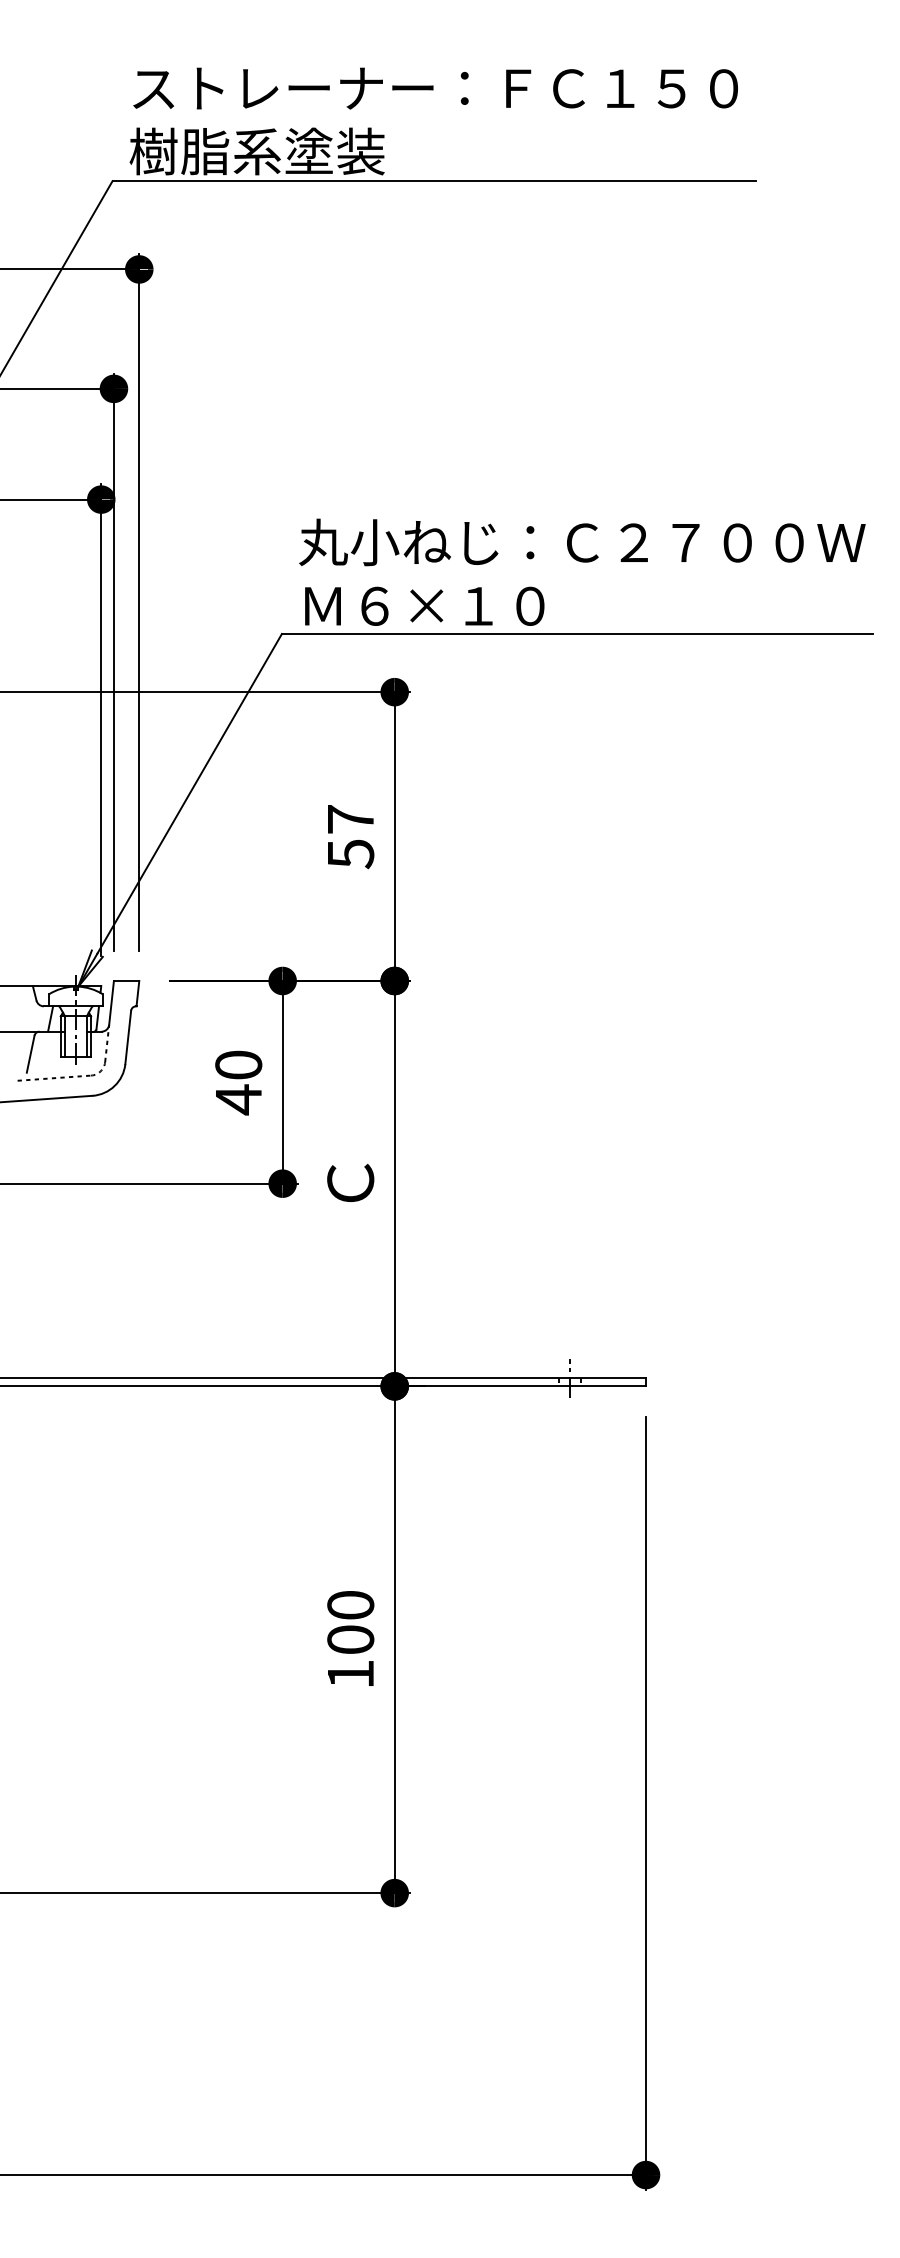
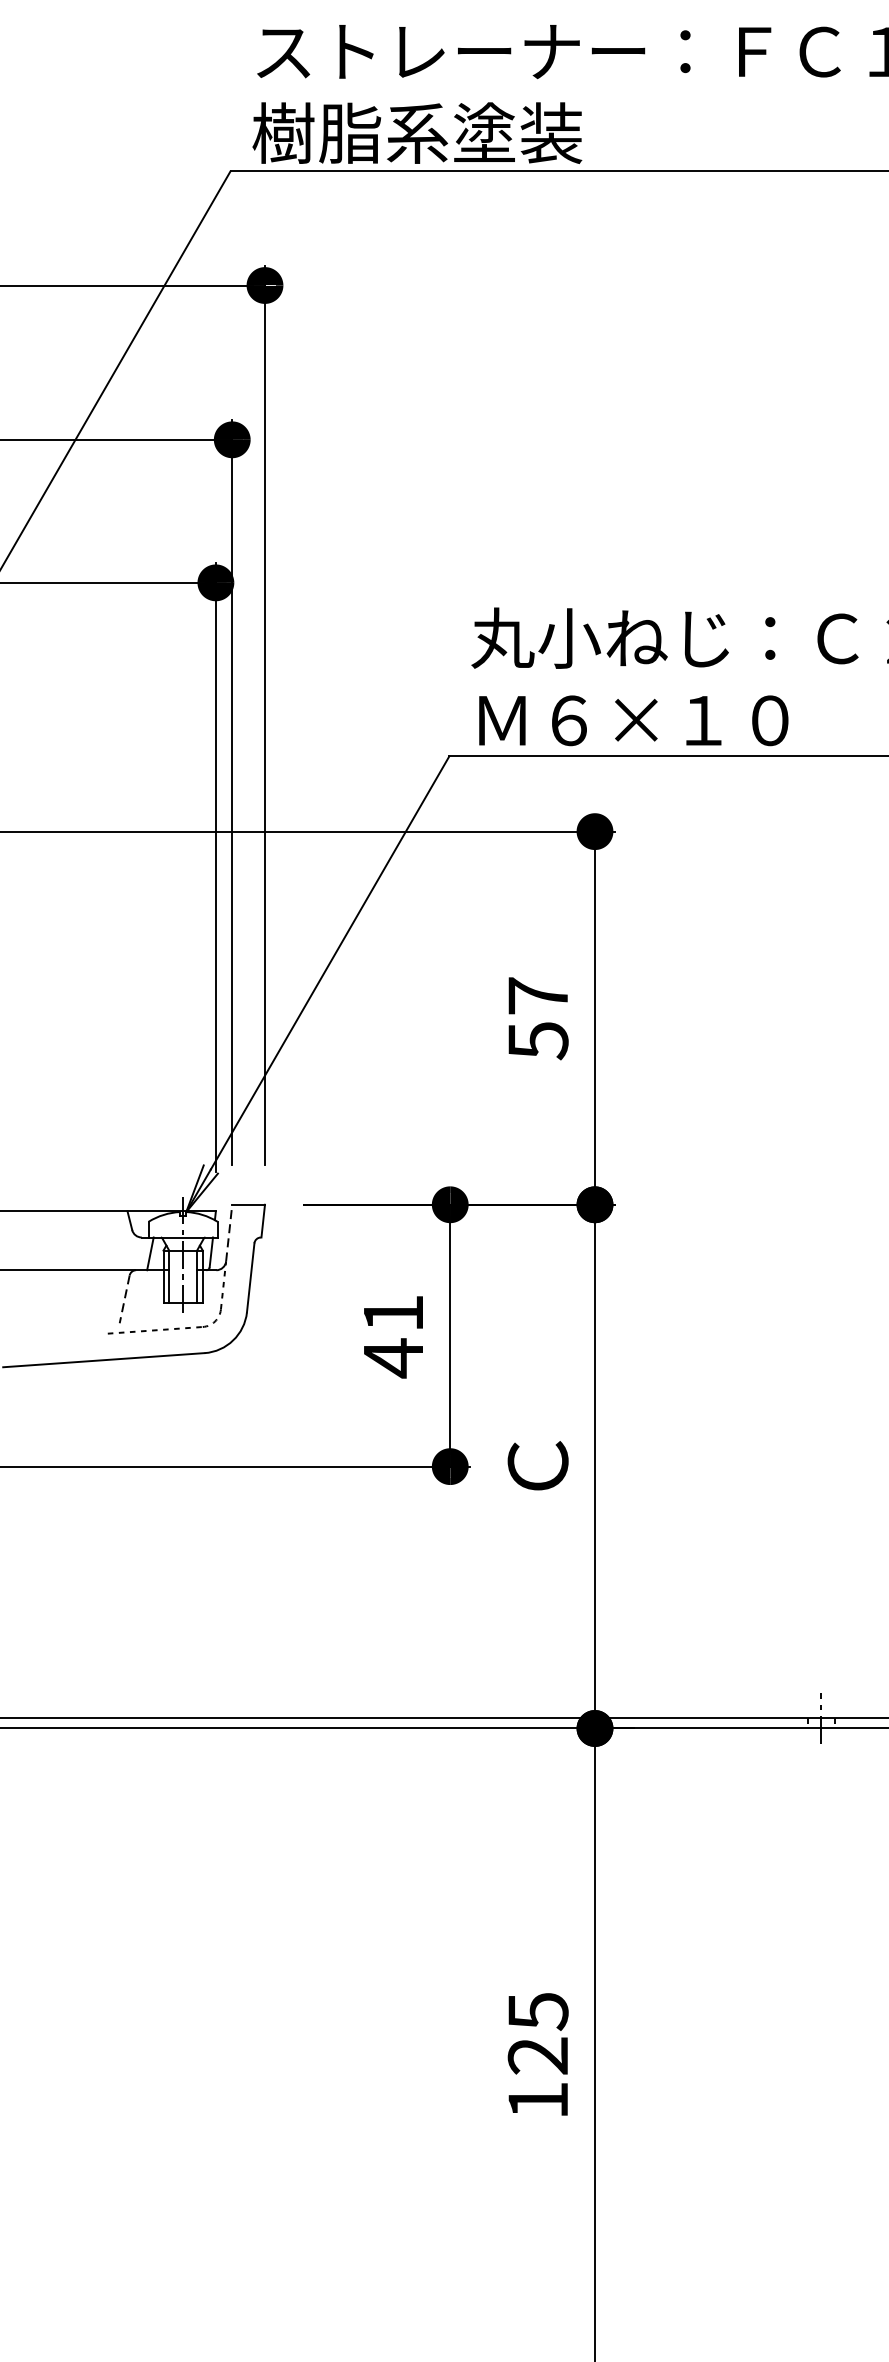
line: (111, 1002) -> (229, 1232), solid -> dashed
line: (30, 1054) -> (124, 1299), solid -> dashed
text: (238, 1064) -> (393, 1312), 40 -> 41
text: (350, 1622) -> (537, 2033), 100 -> 125

